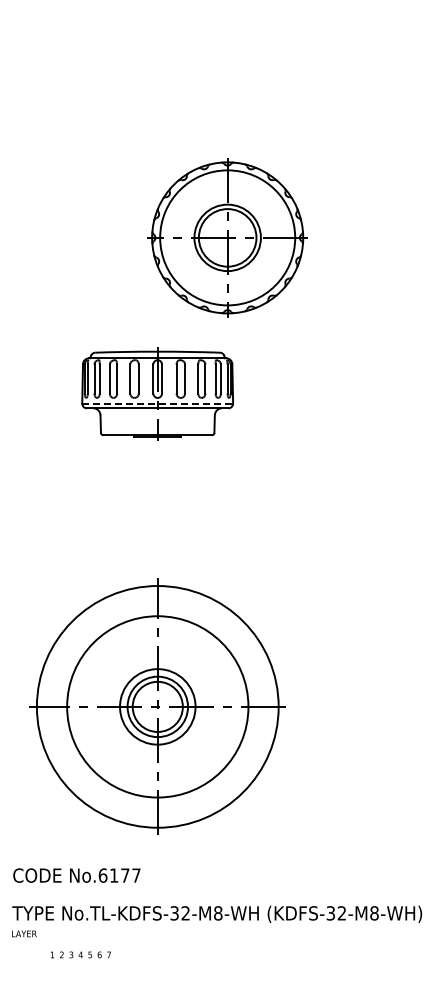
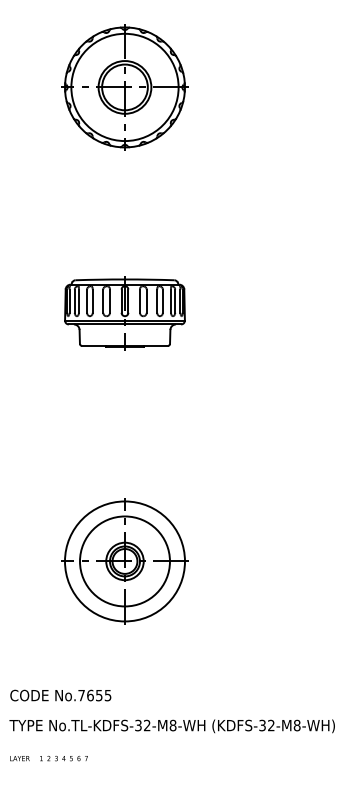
part: (227, 237) -> (124, 87), moved
line: (158, 403) -> (125, 320), dashed -> solid
part: (157, 706) -> (124, 561), size x0.62
text: (119, 875) -> (94, 695), No.6177 -> No.7655
text: (24, 933) -> (20, 758), moved

